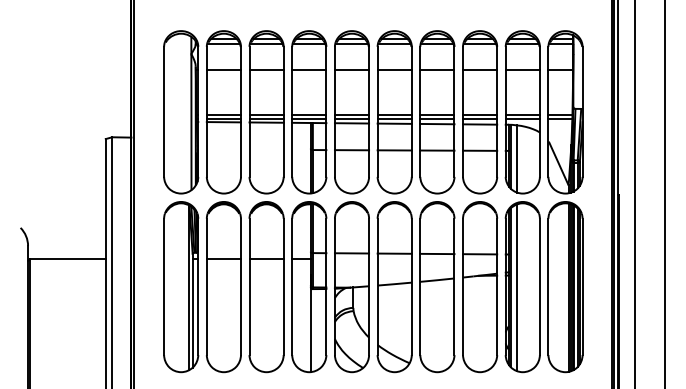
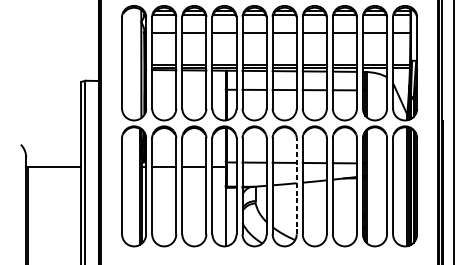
line: (517, 158) -> (371, 95), removed
line: (411, 286) -> (296, 185), solid -> dashed
line: (517, 287) -> (371, 186), removed

